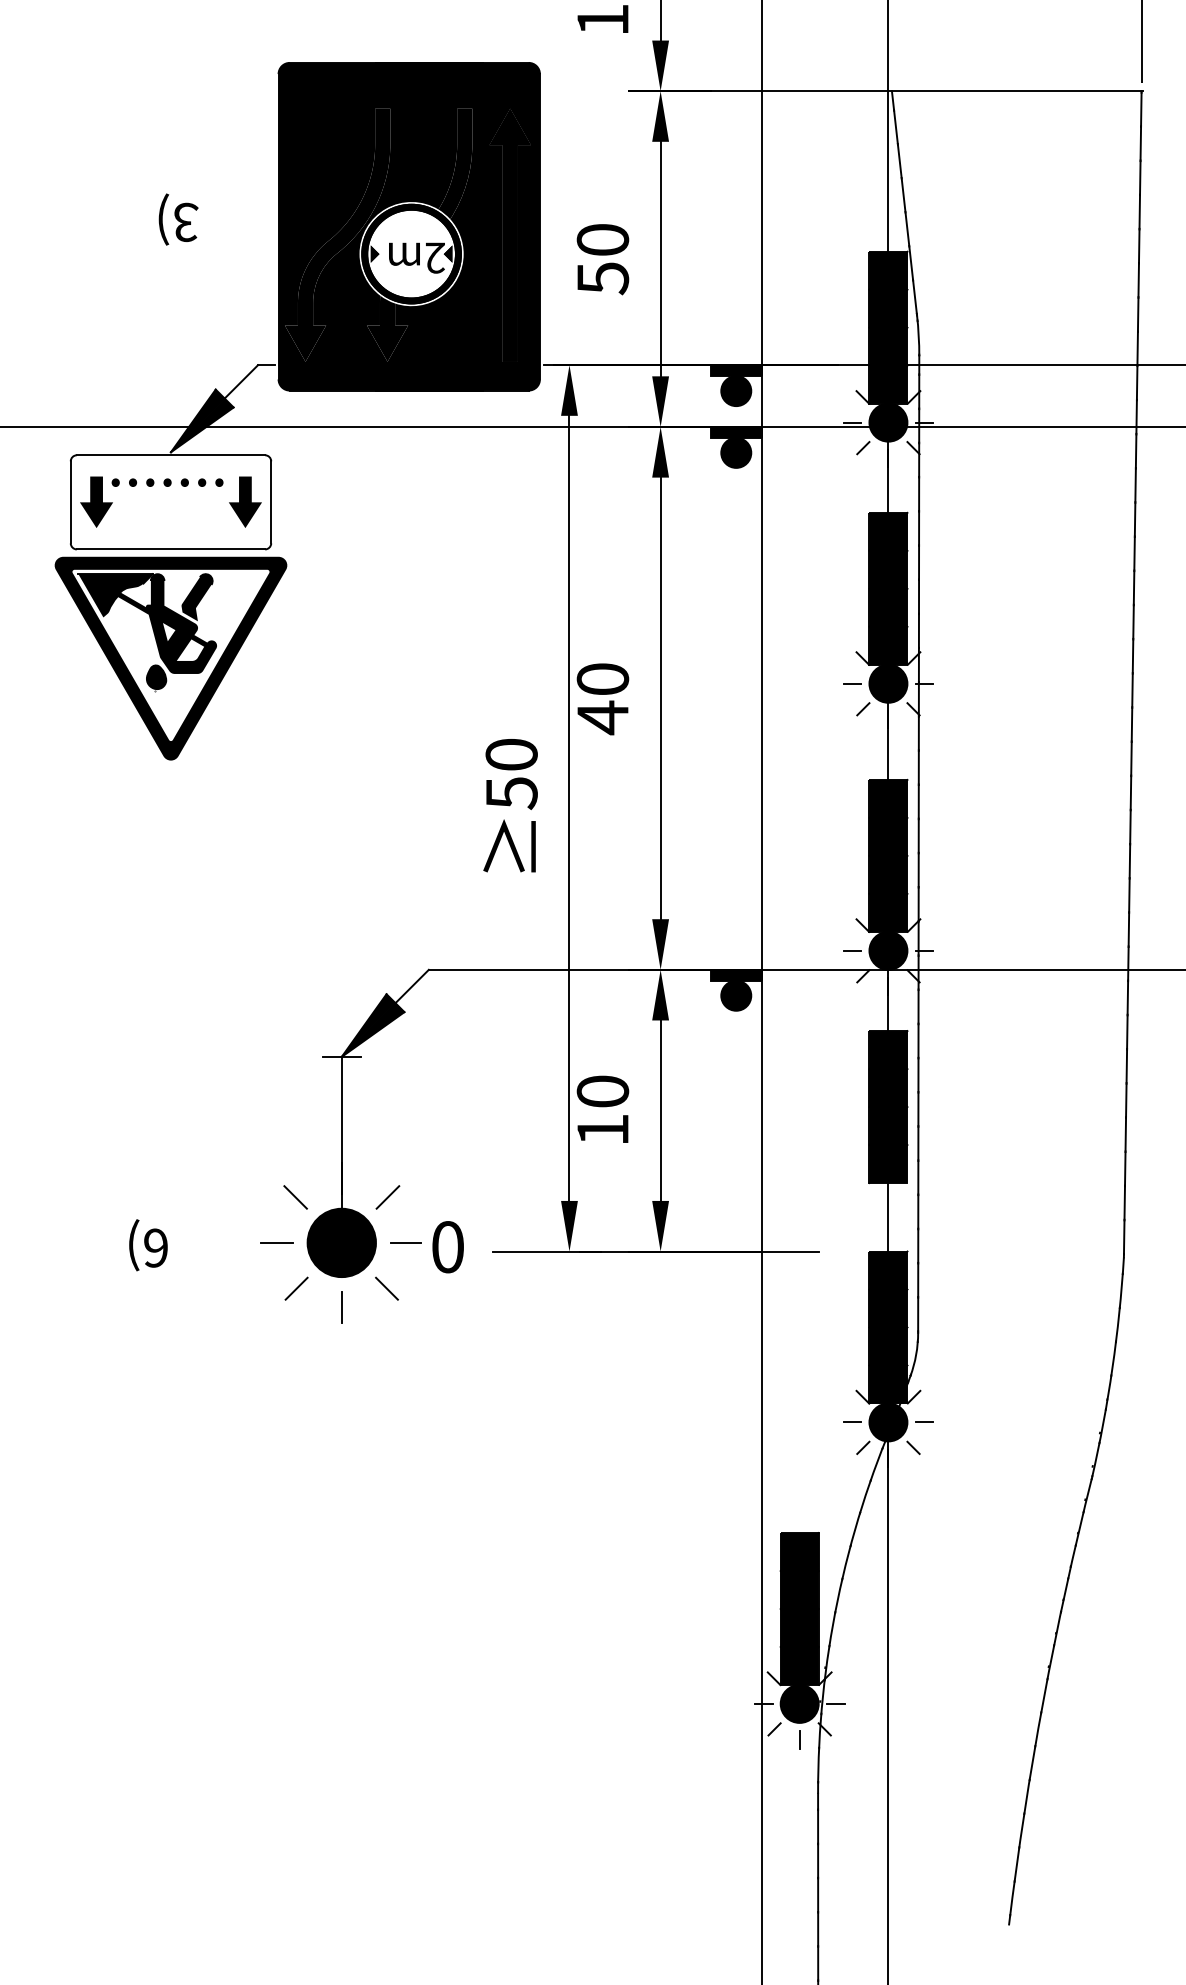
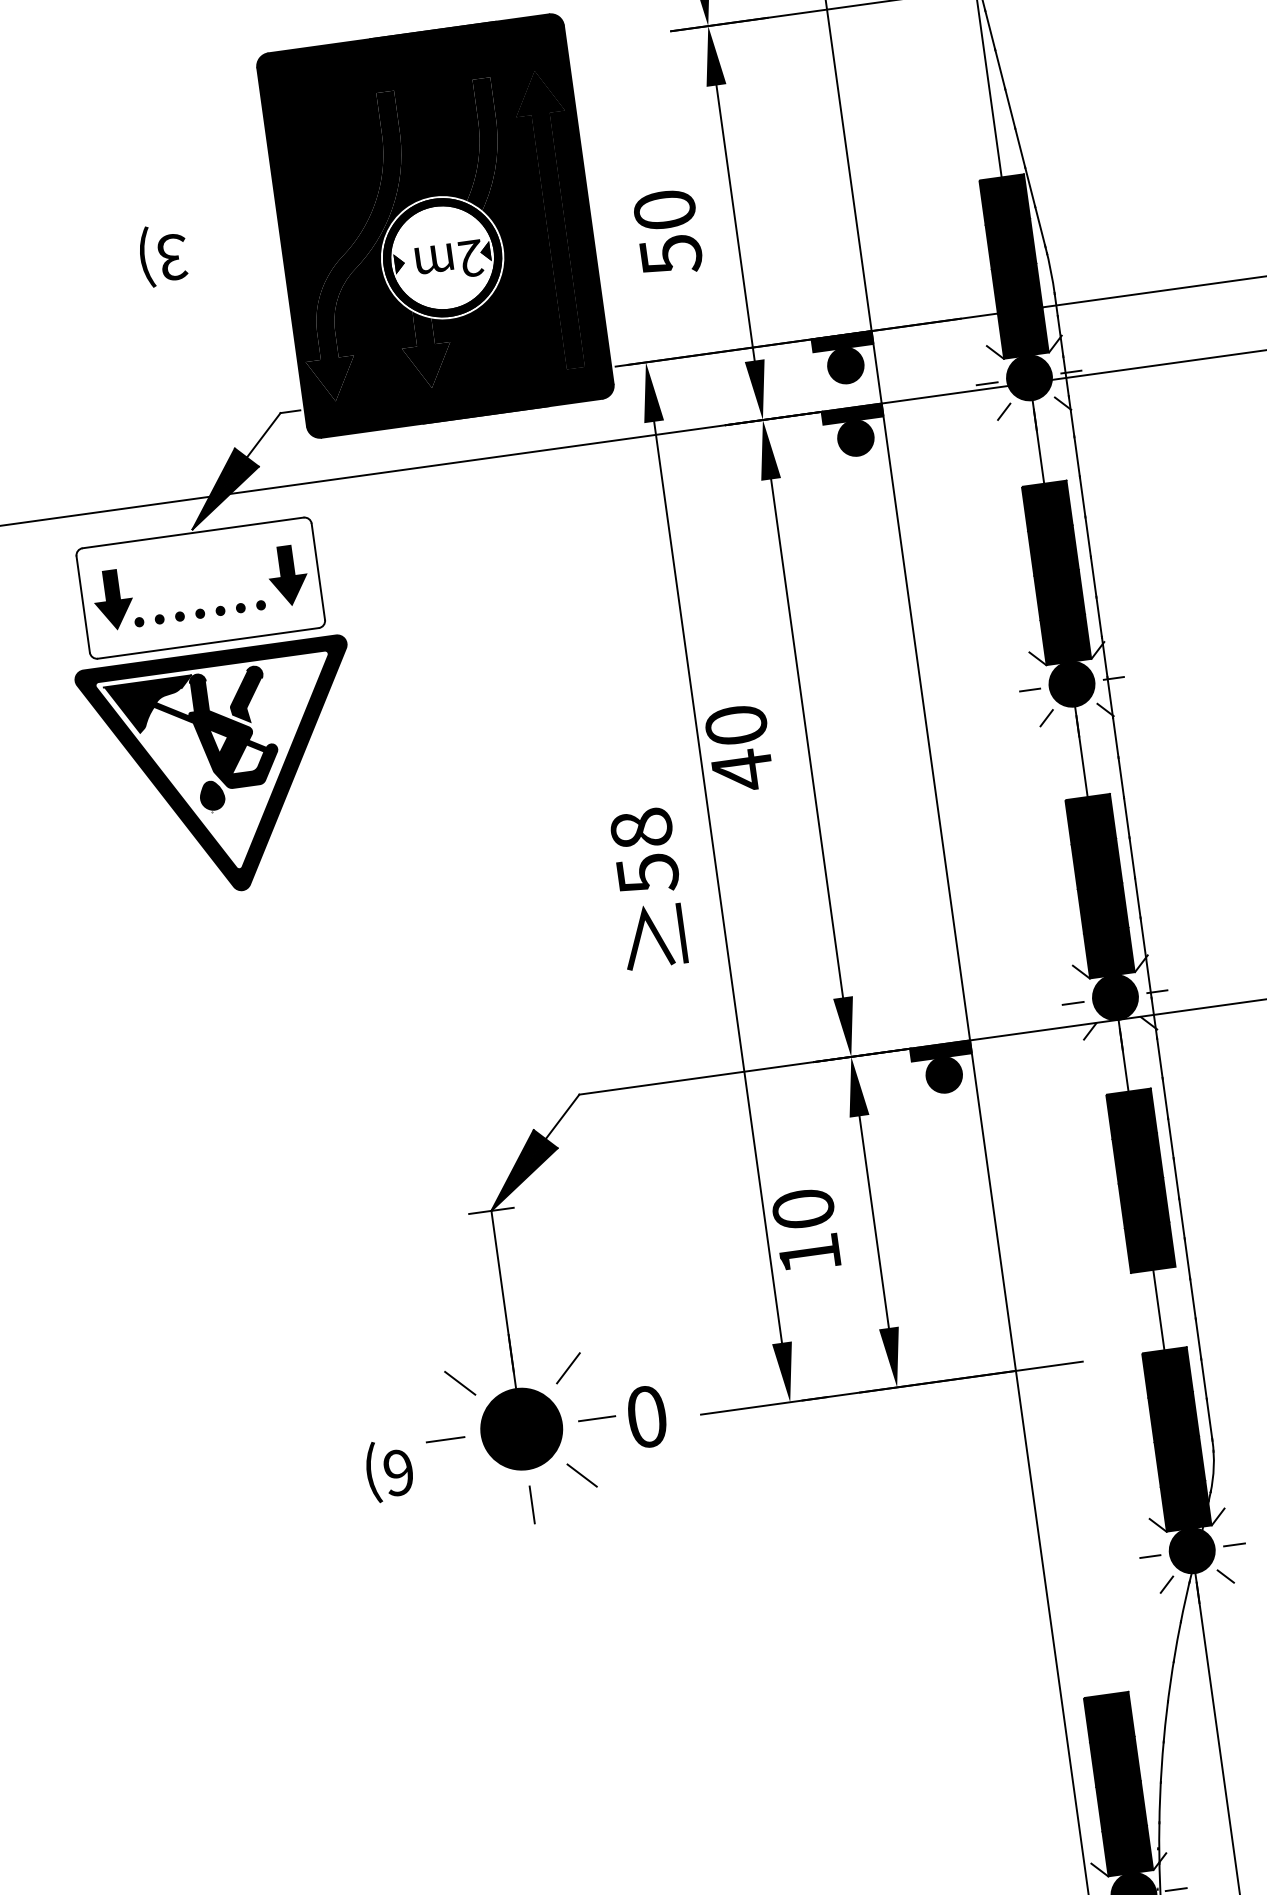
text: (167, 482) -> (200, 613), moved
text: (511, 754) -> (641, 828), 50 -> 58
text: (148, 1245) -> (389, 1470), moved
line: (296, 1288) -> (475, 1490), removed

